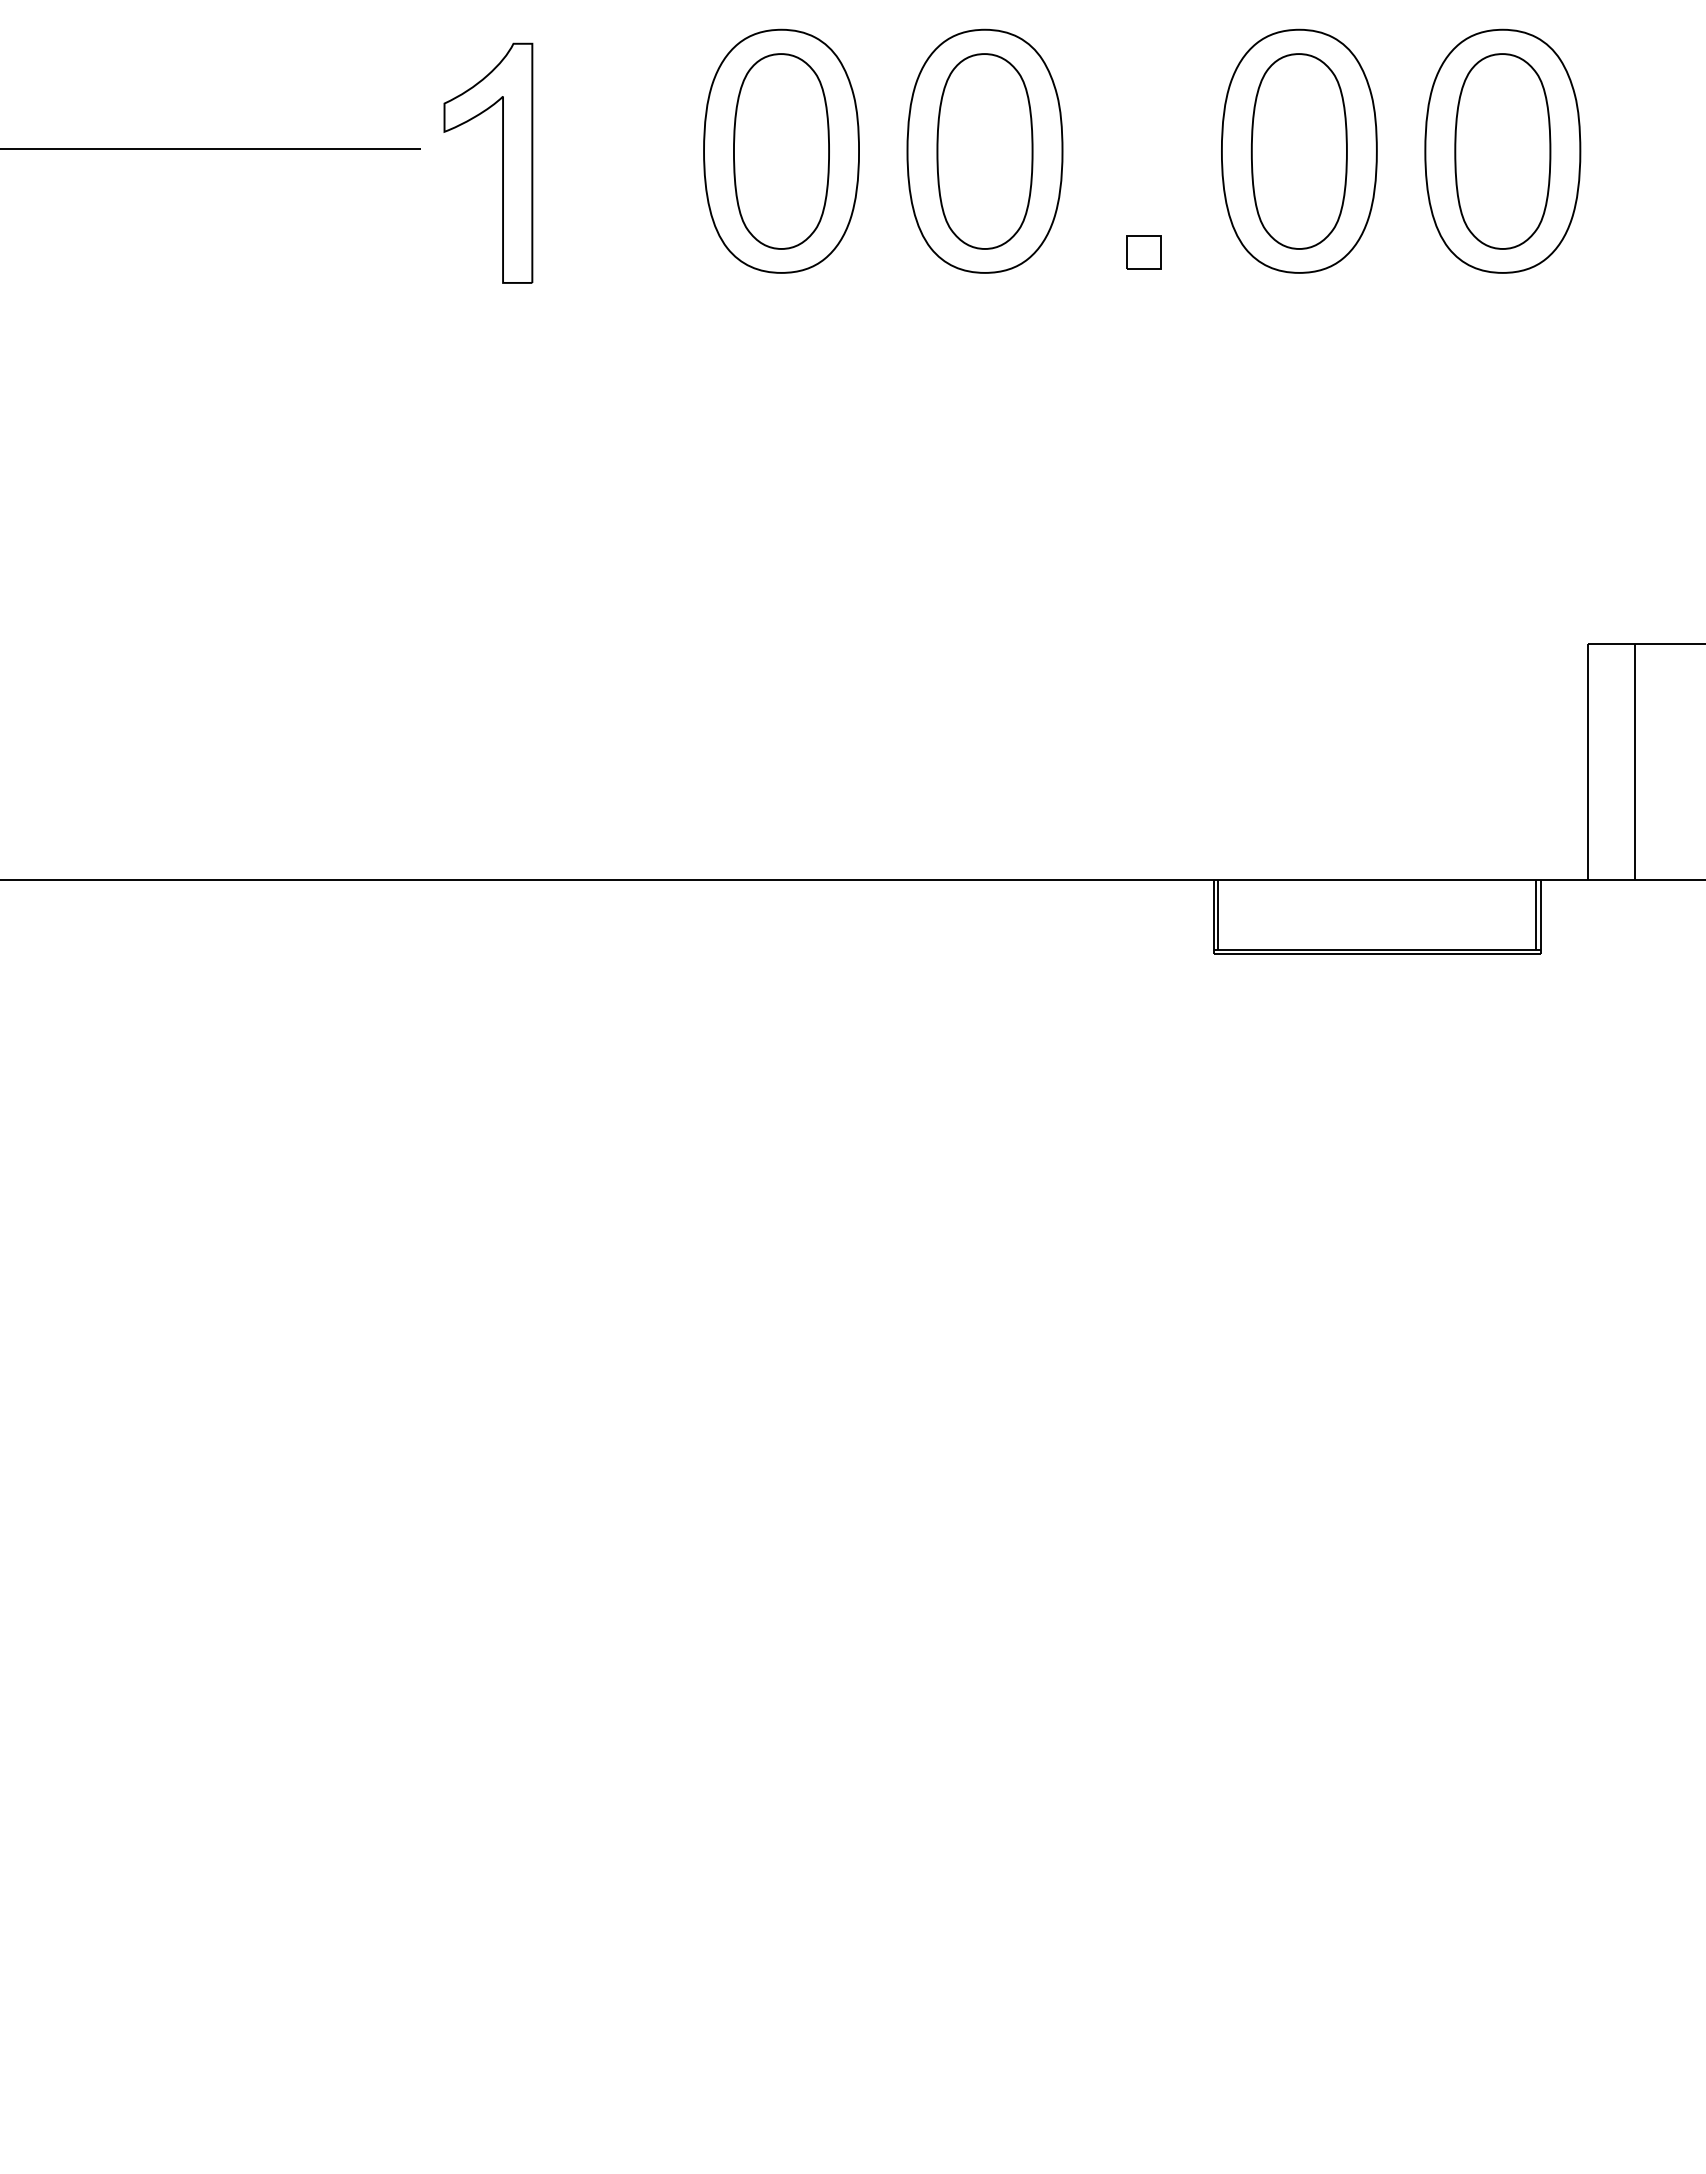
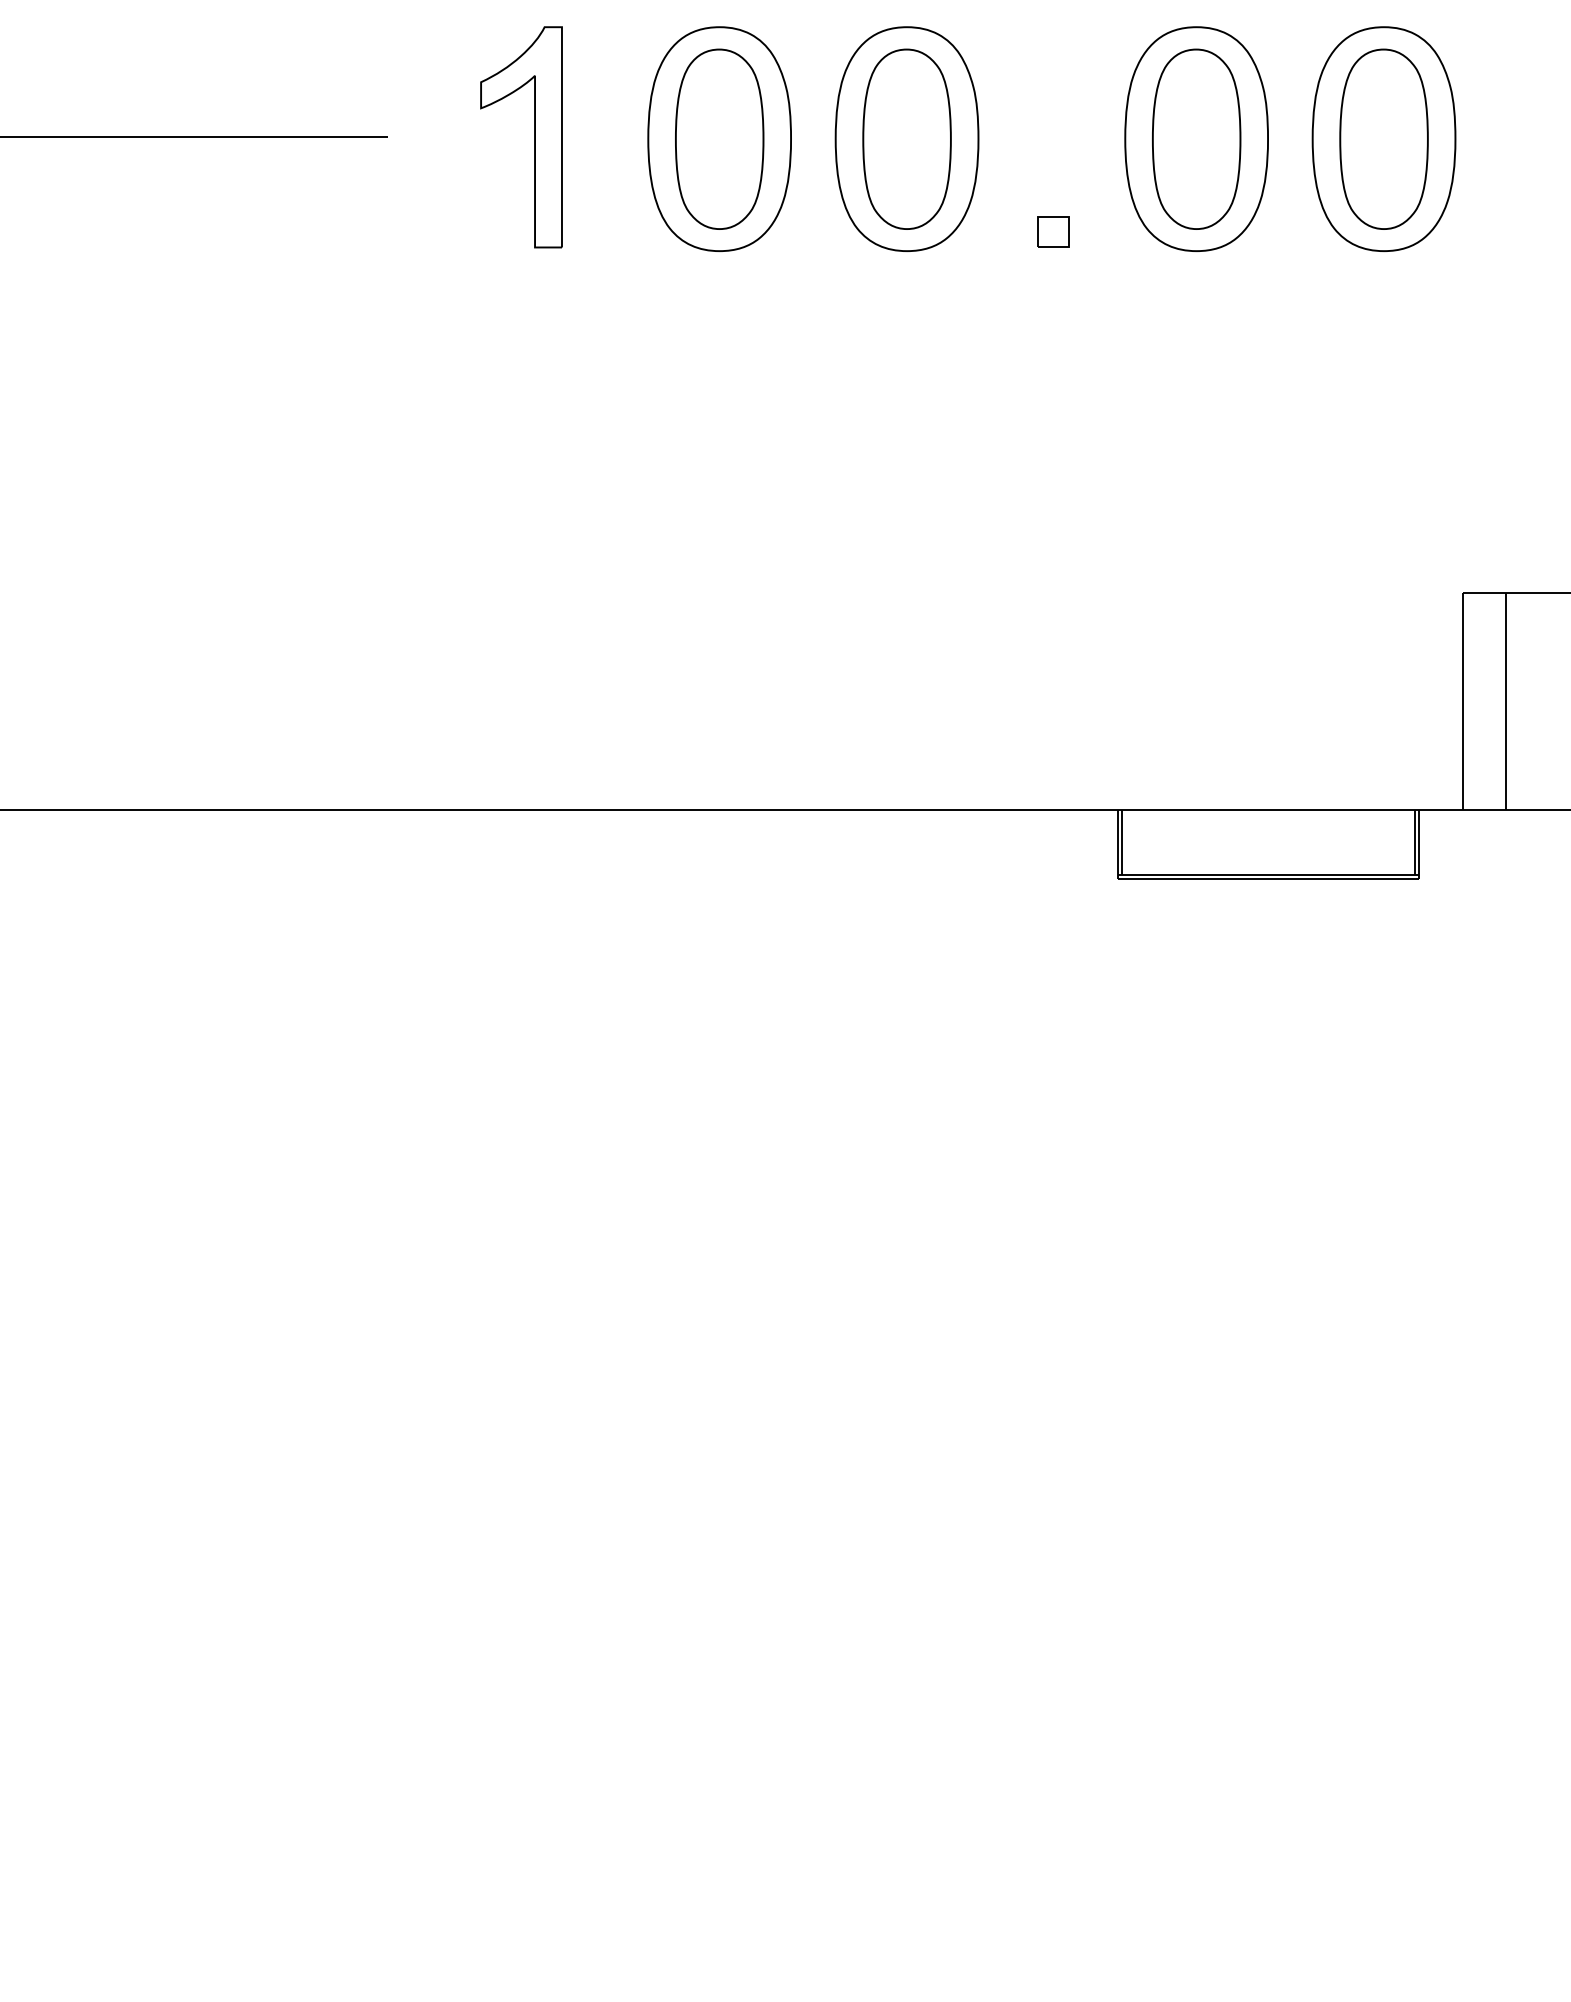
part: (502, 162) -> (534, 136), moved

